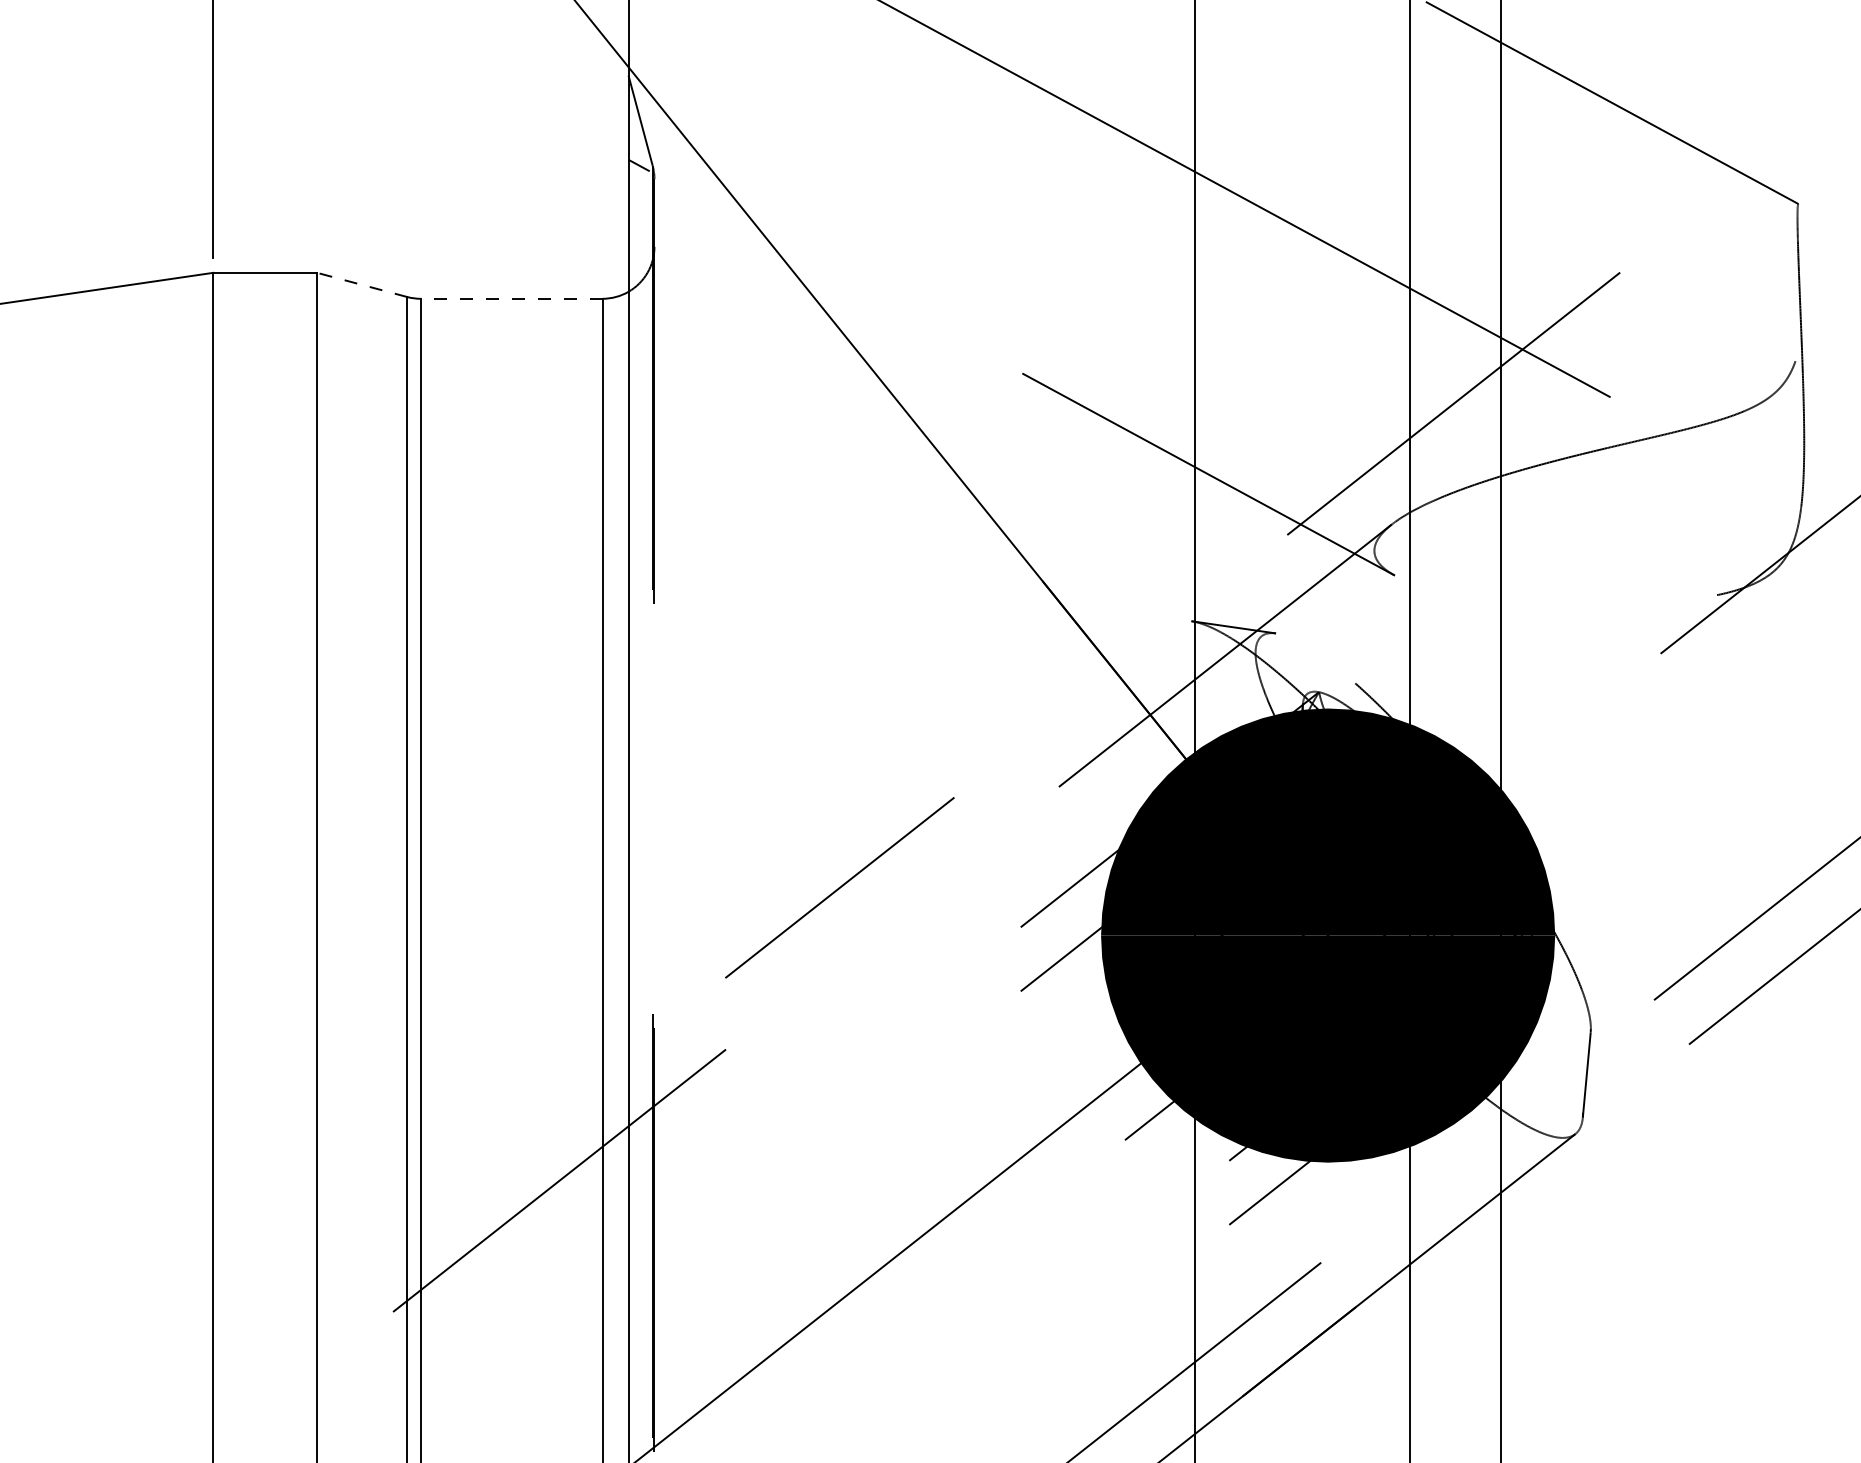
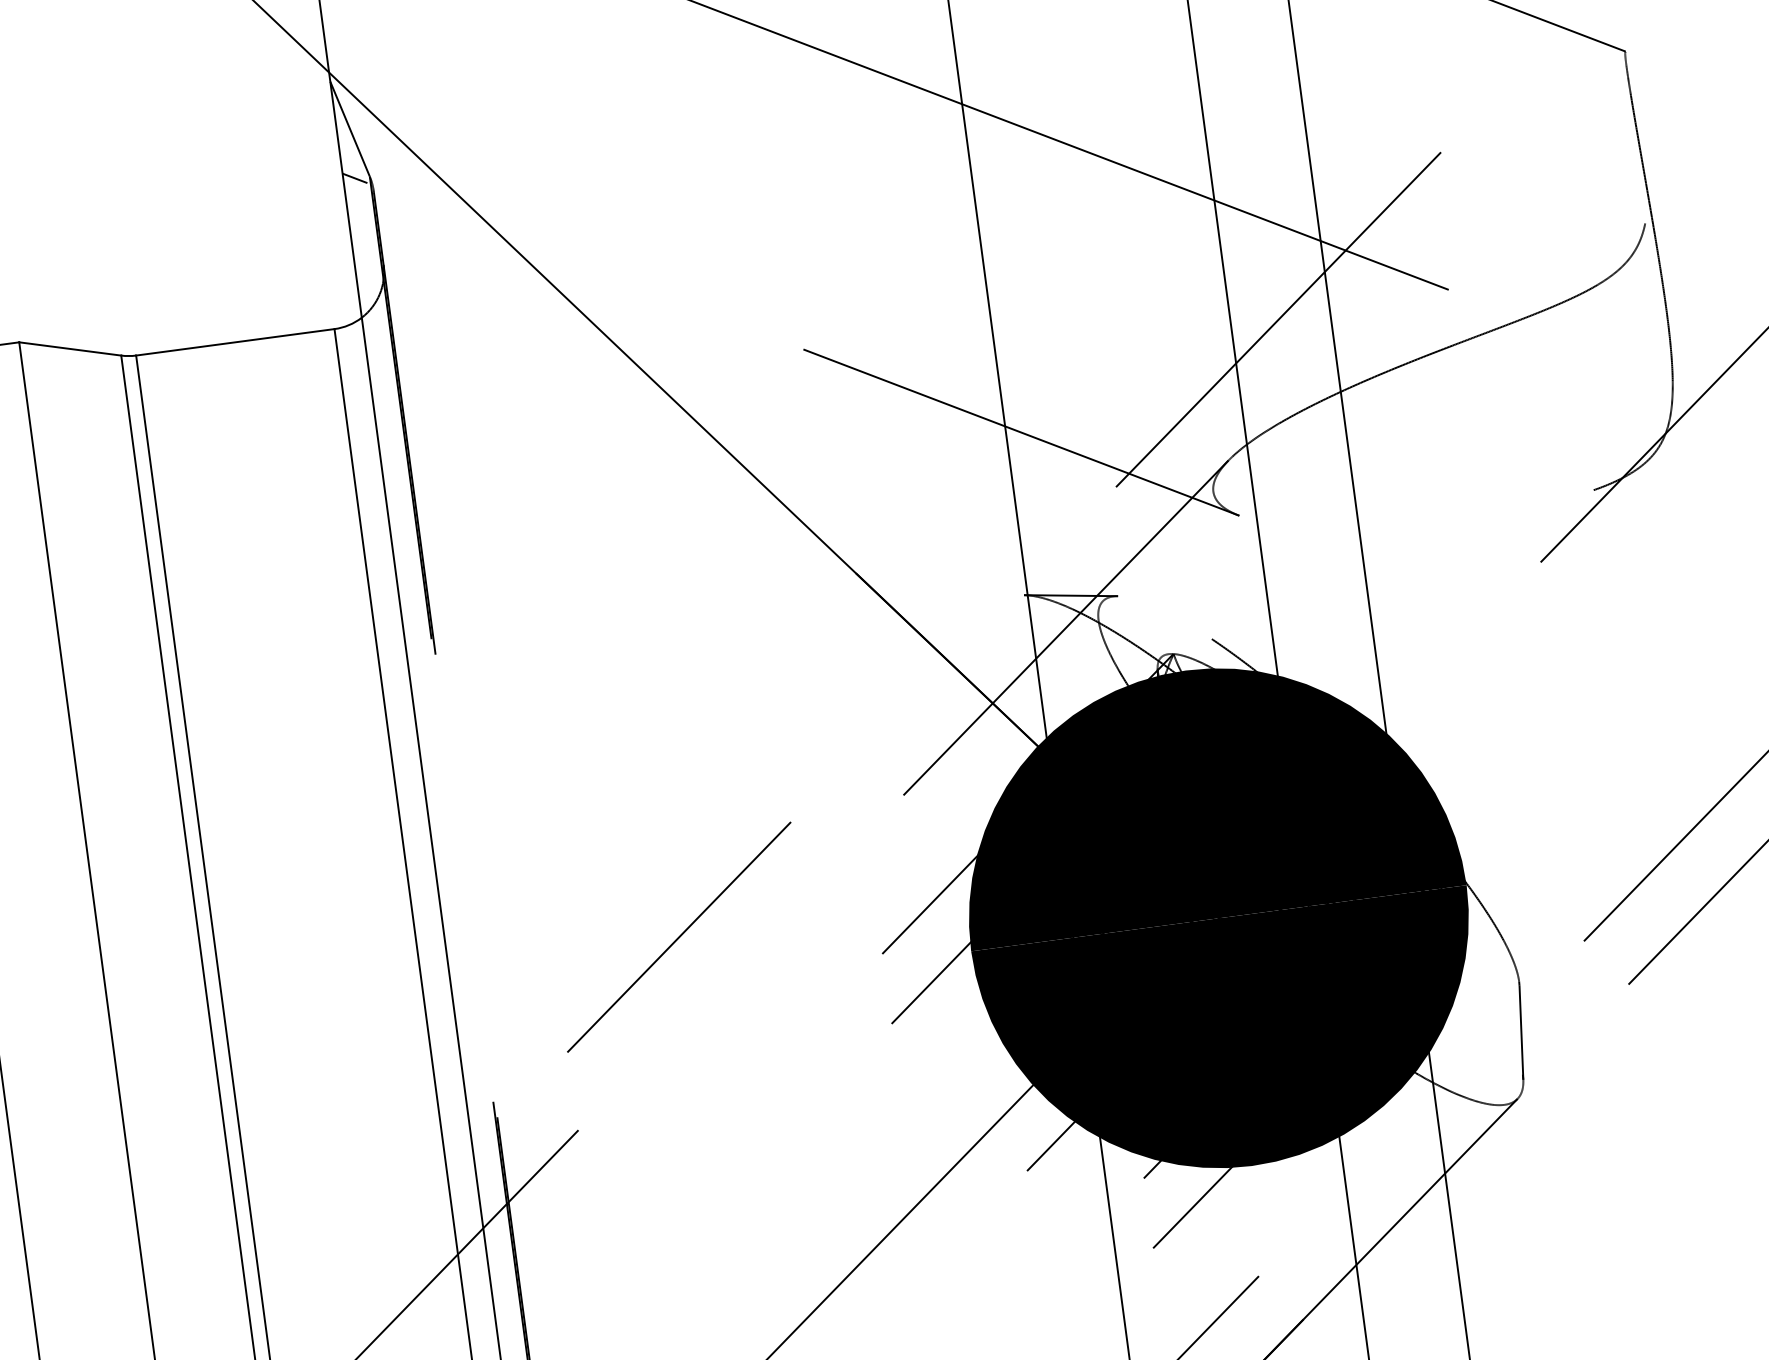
line: (362, 284) -> (70, 348), dashed -> solid
line: (511, 298) -> (235, 342), dashed -> solid

